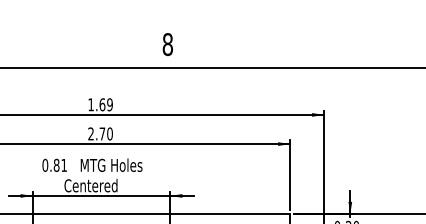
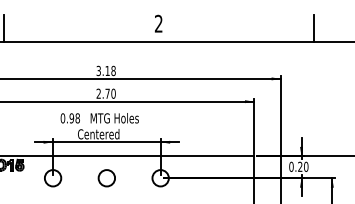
text: (167, 44) -> (158, 23), 8 -> 2
line: (365, 50) -> (313, 28), added
text: (99, 104) -> (105, 70), 1.69 -> 3.18
text: (60, 165) -> (74, 118), 0.81 -> 0.98

